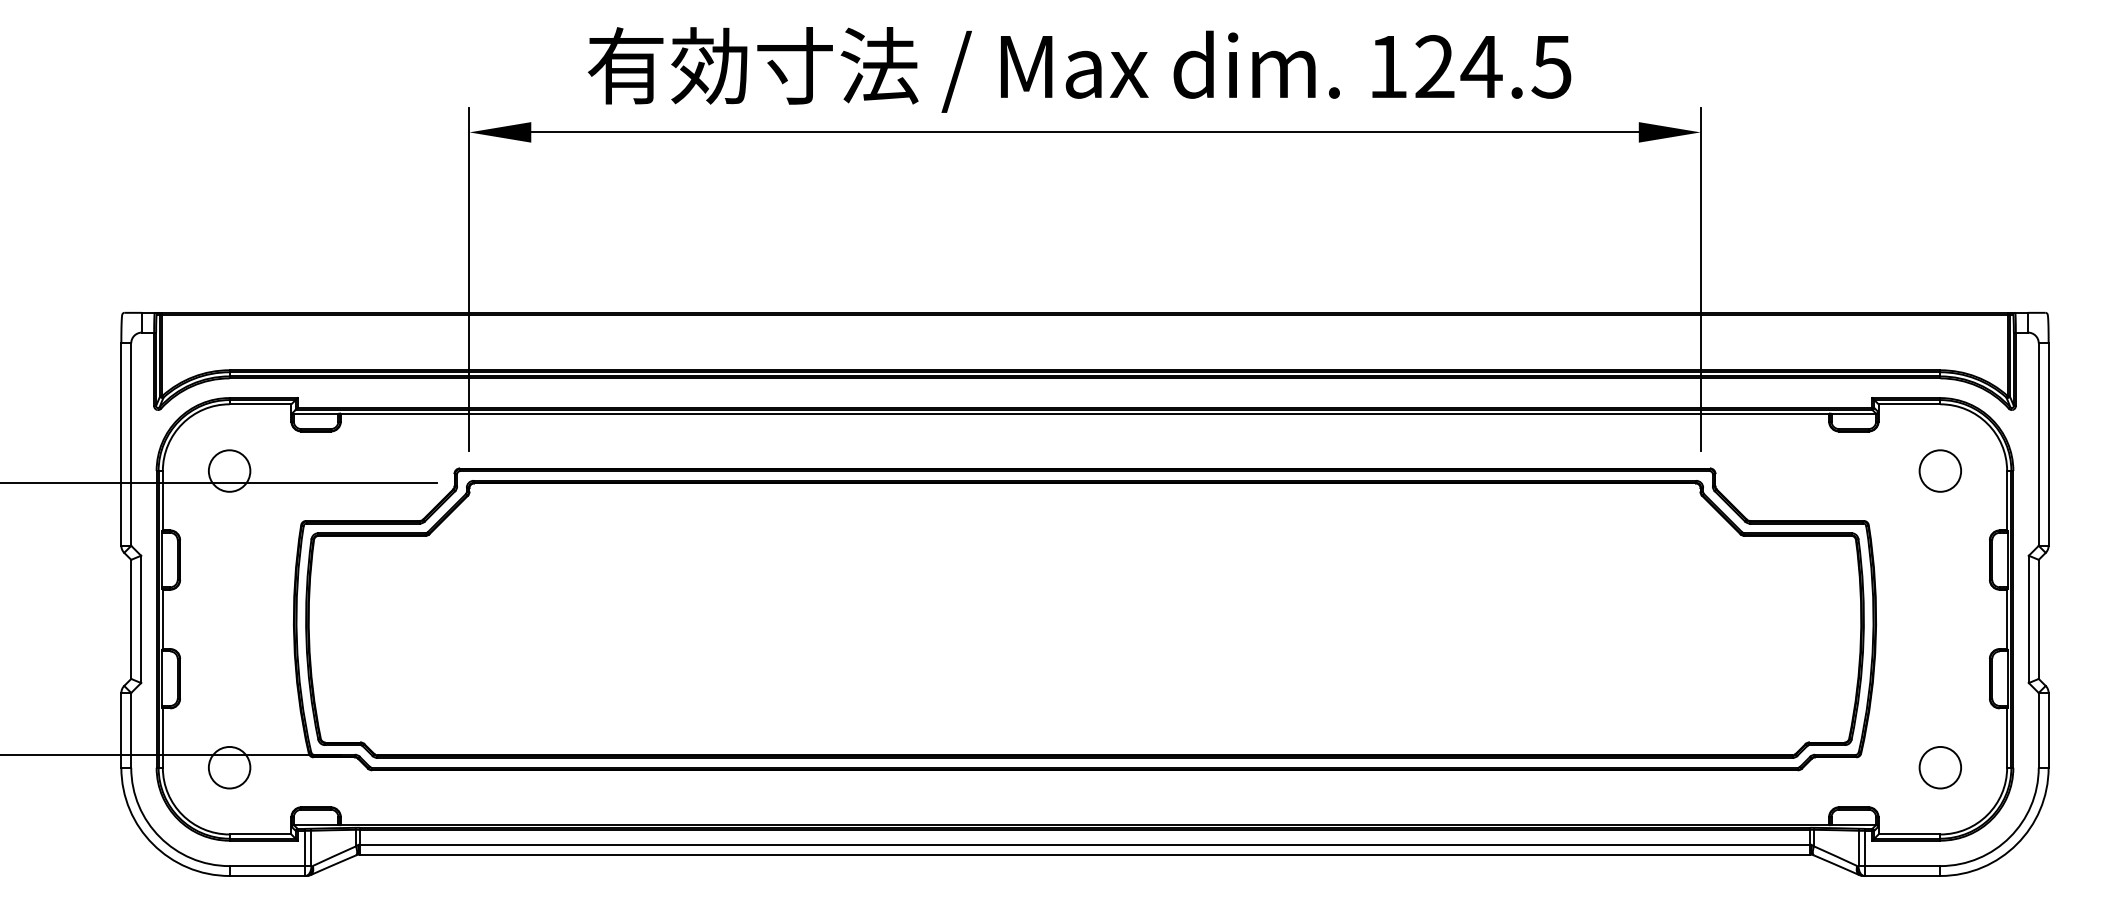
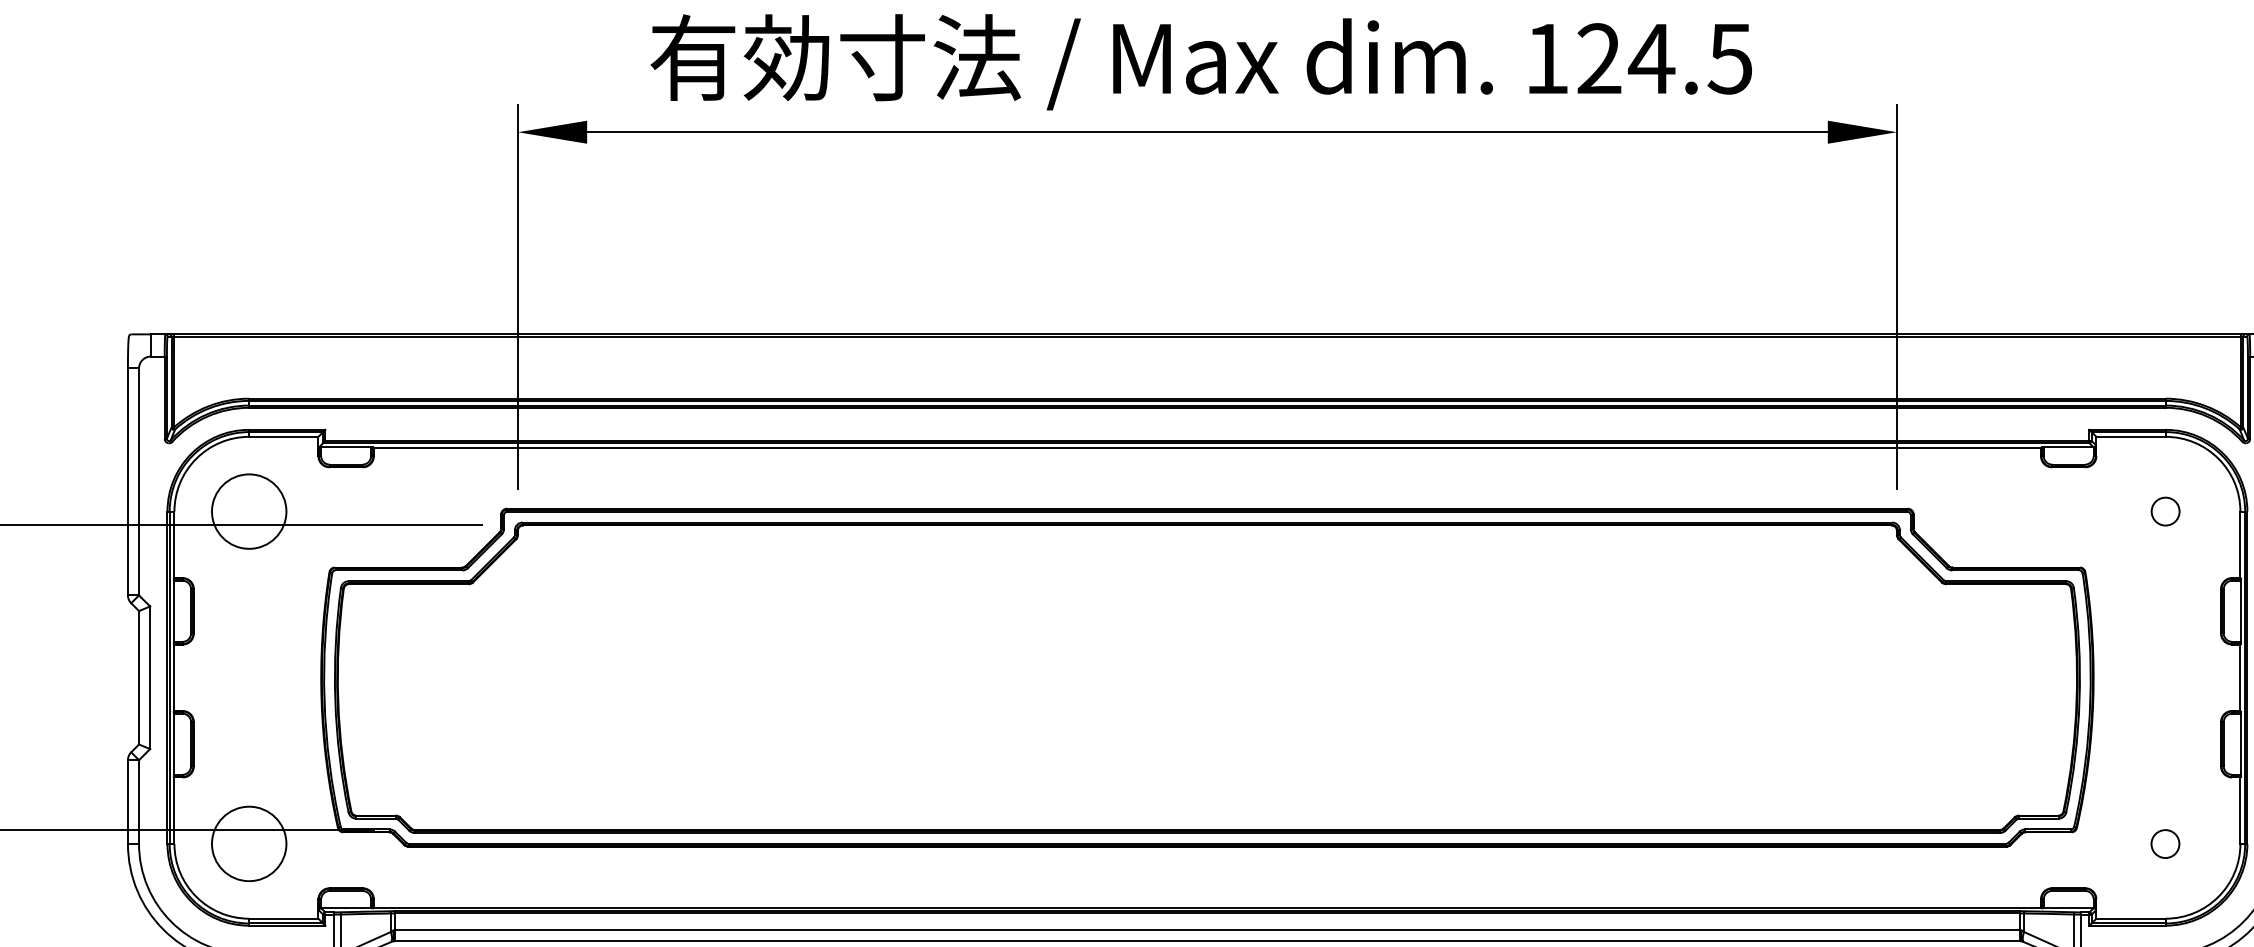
circle: (229, 470) -> (249, 510), size x1.6
circle: (1940, 470) -> (2165, 510), size x0.6
circle: (229, 767) -> (249, 843), size x1.6
circle: (1939, 767) -> (2164, 843), size x0.6

